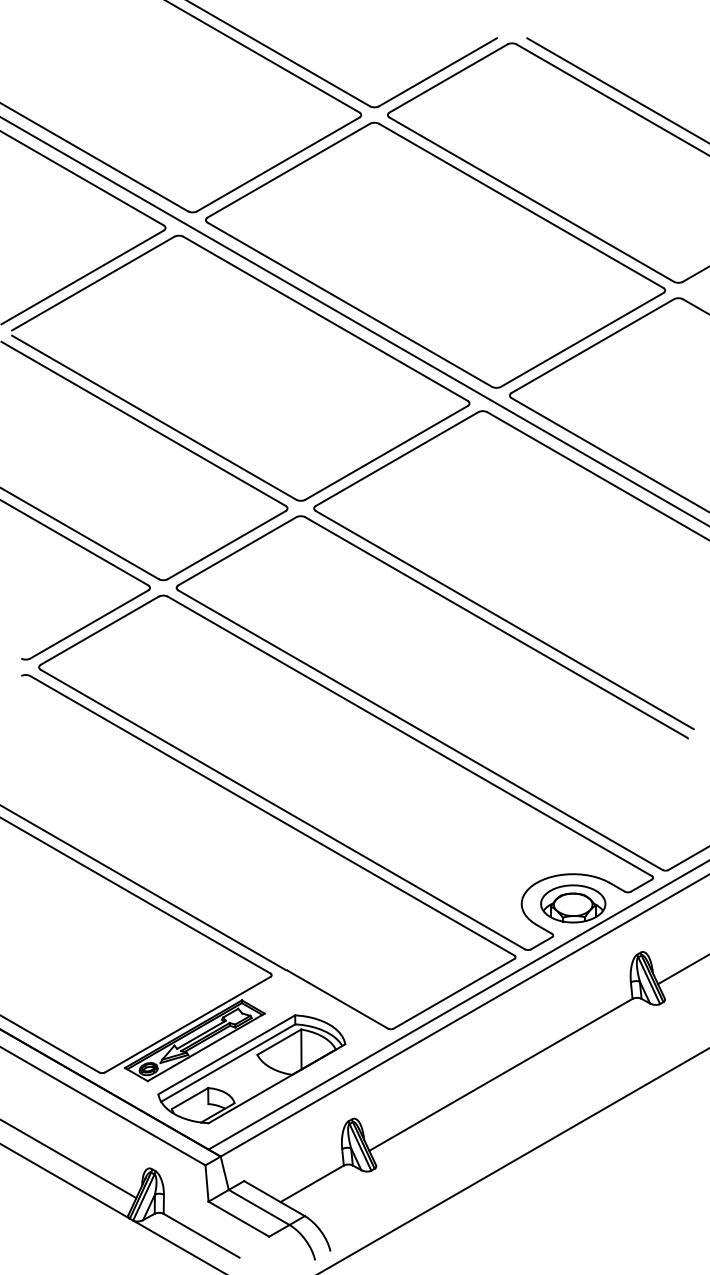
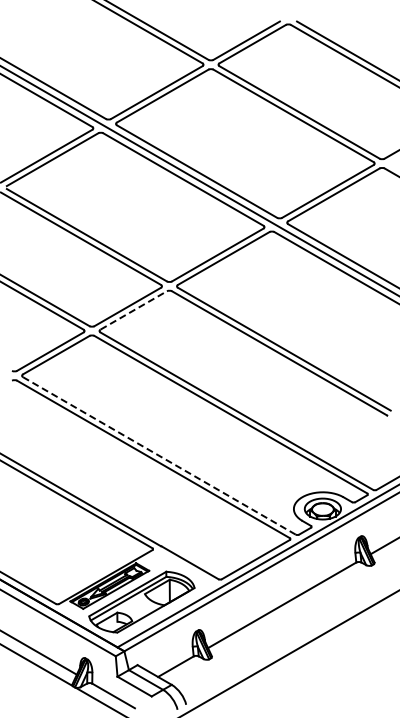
line: (238, 551) -> (134, 310), solid -> dashed
line: (283, 808) -> (159, 455), solid -> dashed

